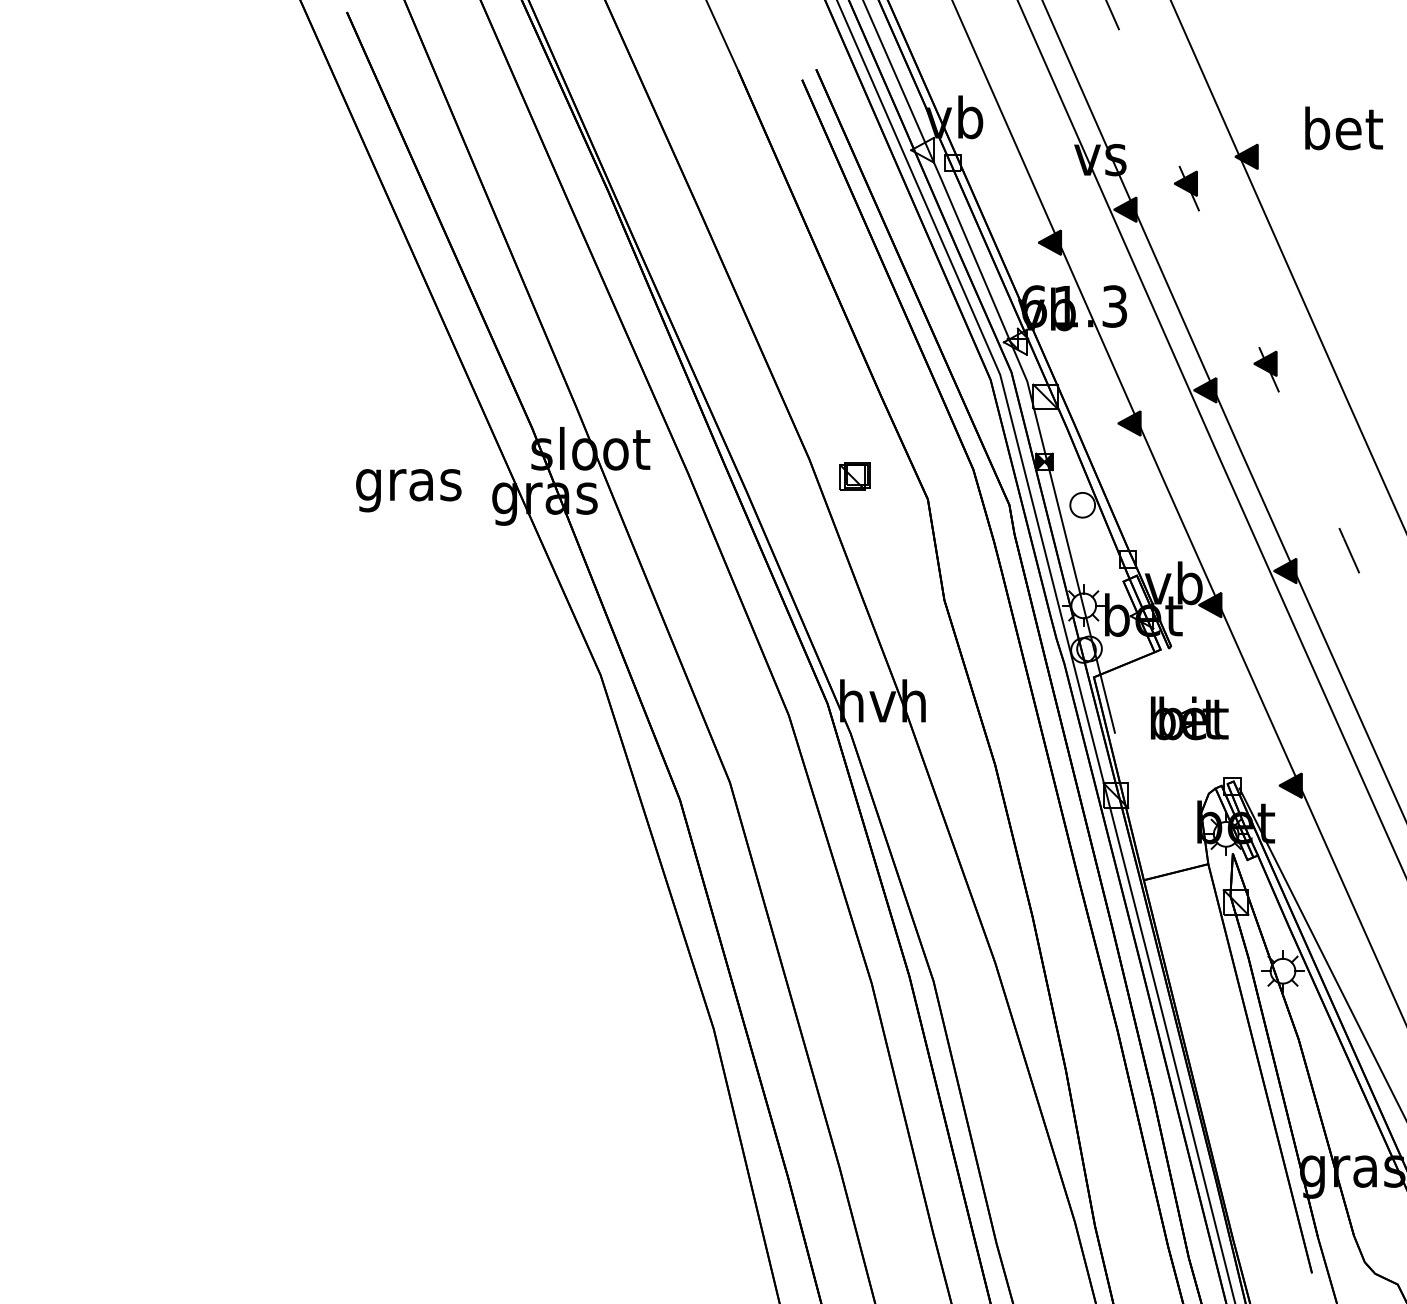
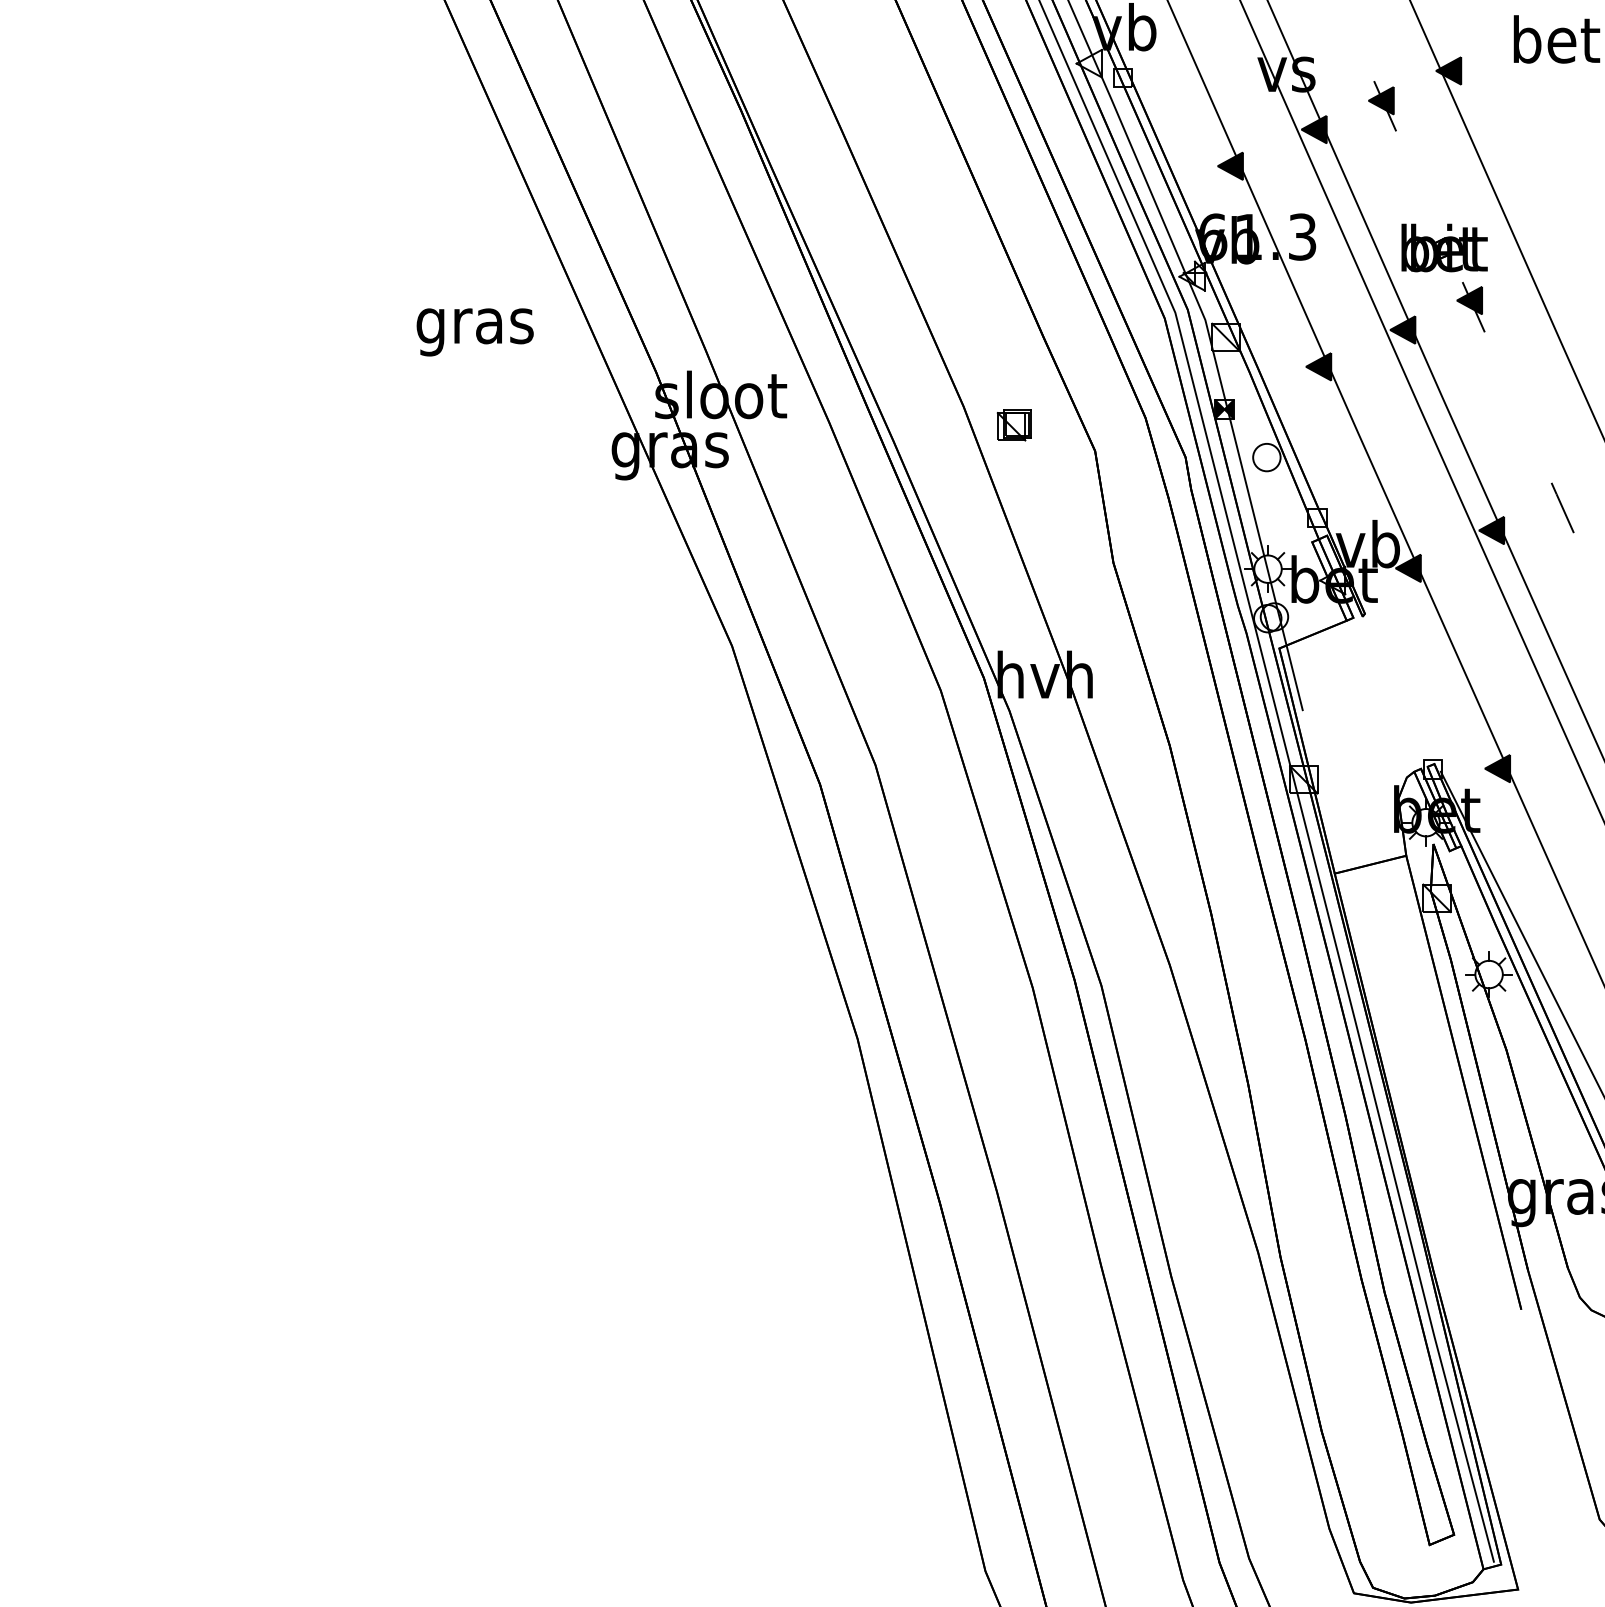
text: (408, 490) -> (474, 332), moved
part: (1189, 717) -> (1444, 247), moved

